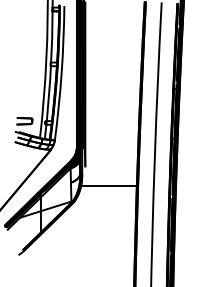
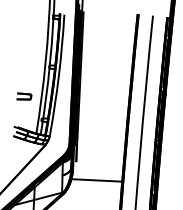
part: (24, 121) -> (24, 96), moved

